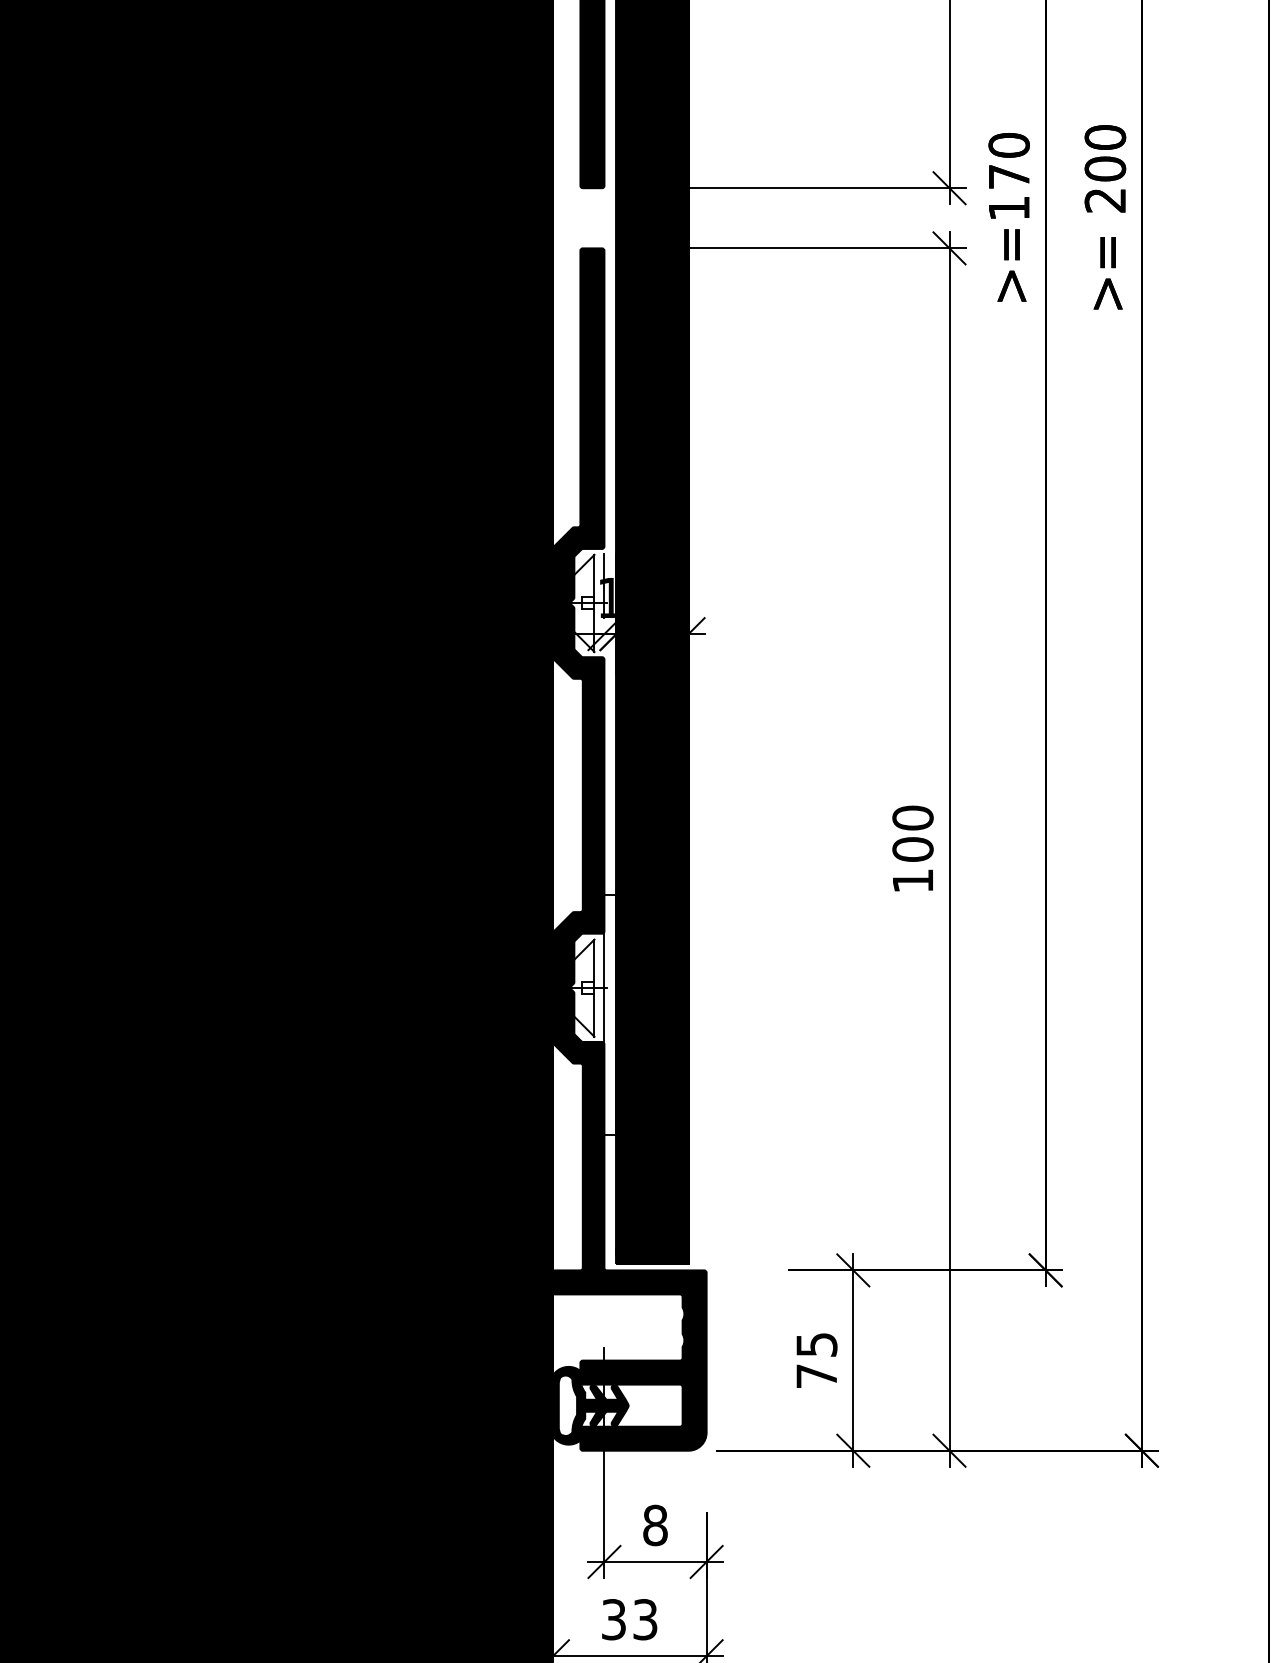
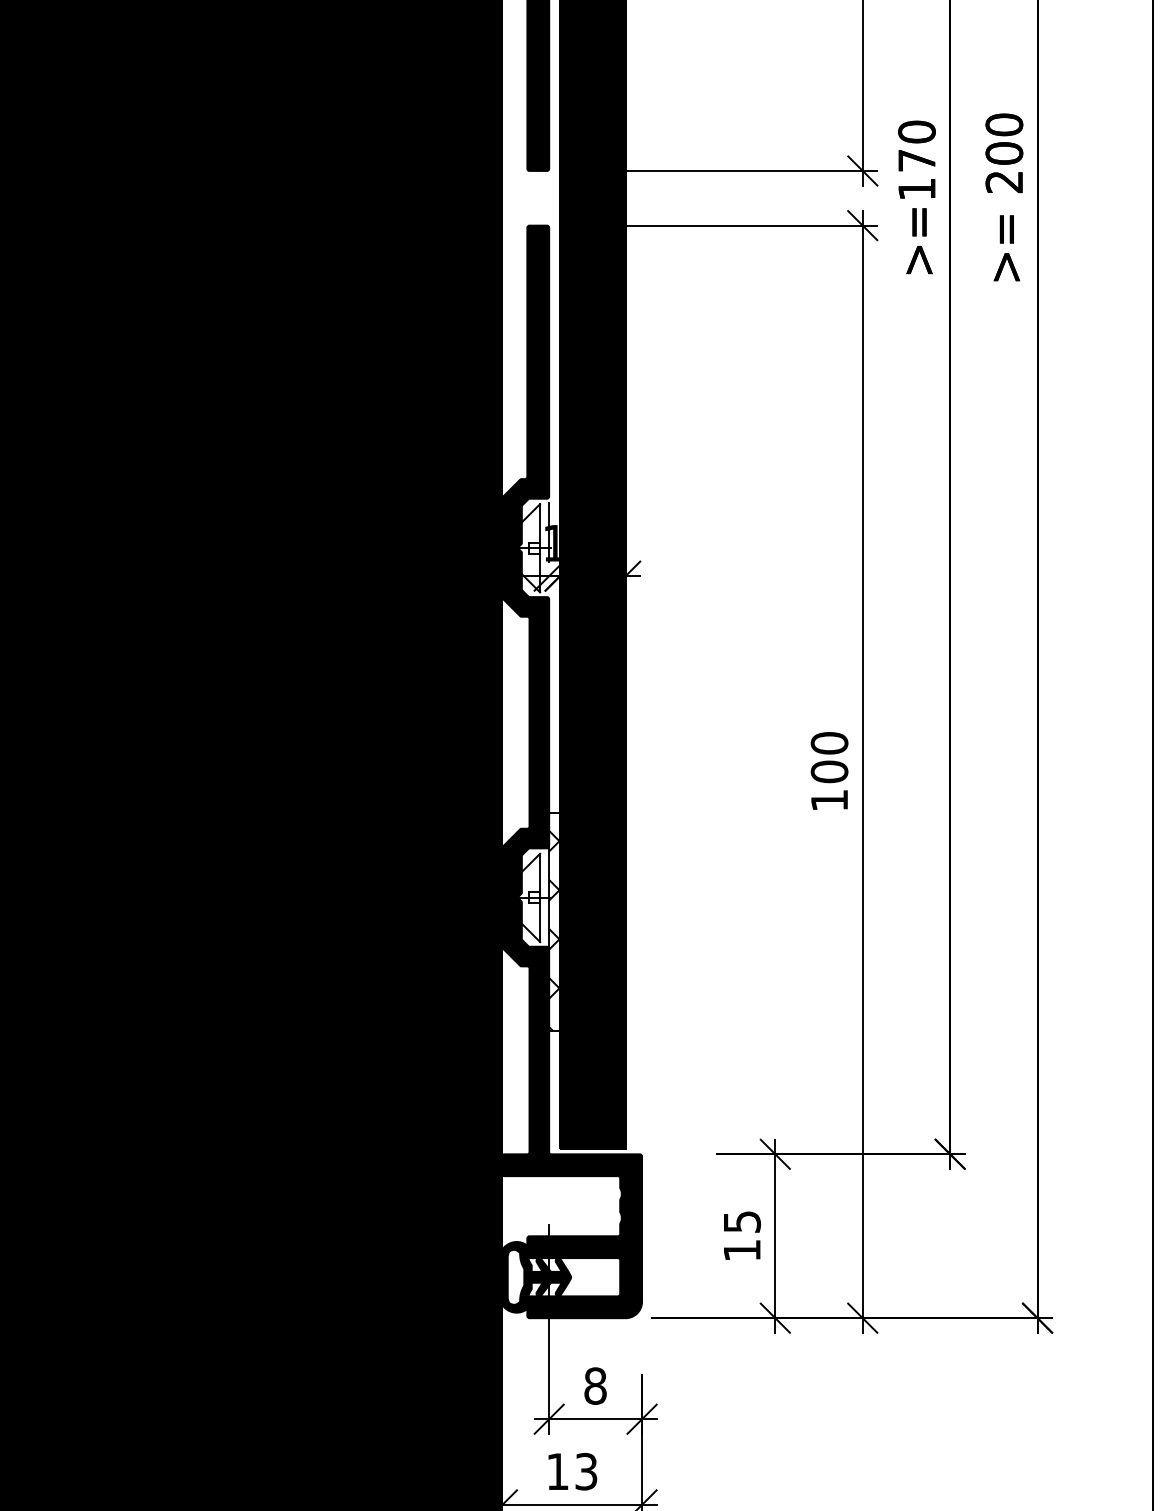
hatch: (610, 1024) -> (554, 930), added
text: (817, 1376) -> (742, 1250), 75 -> 15
text: (613, 1619) -> (557, 1471), 33 -> 13

